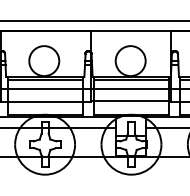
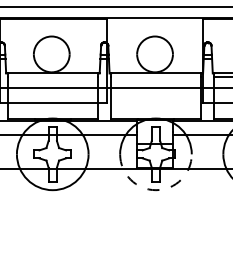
line: (44, 80) -> (52, 77), removed
line: (131, 80) -> (155, 77), removed
line: (130, 101) -> (154, 102), removed
arc: (131, 174) -> (155, 190), solid -> dashed

